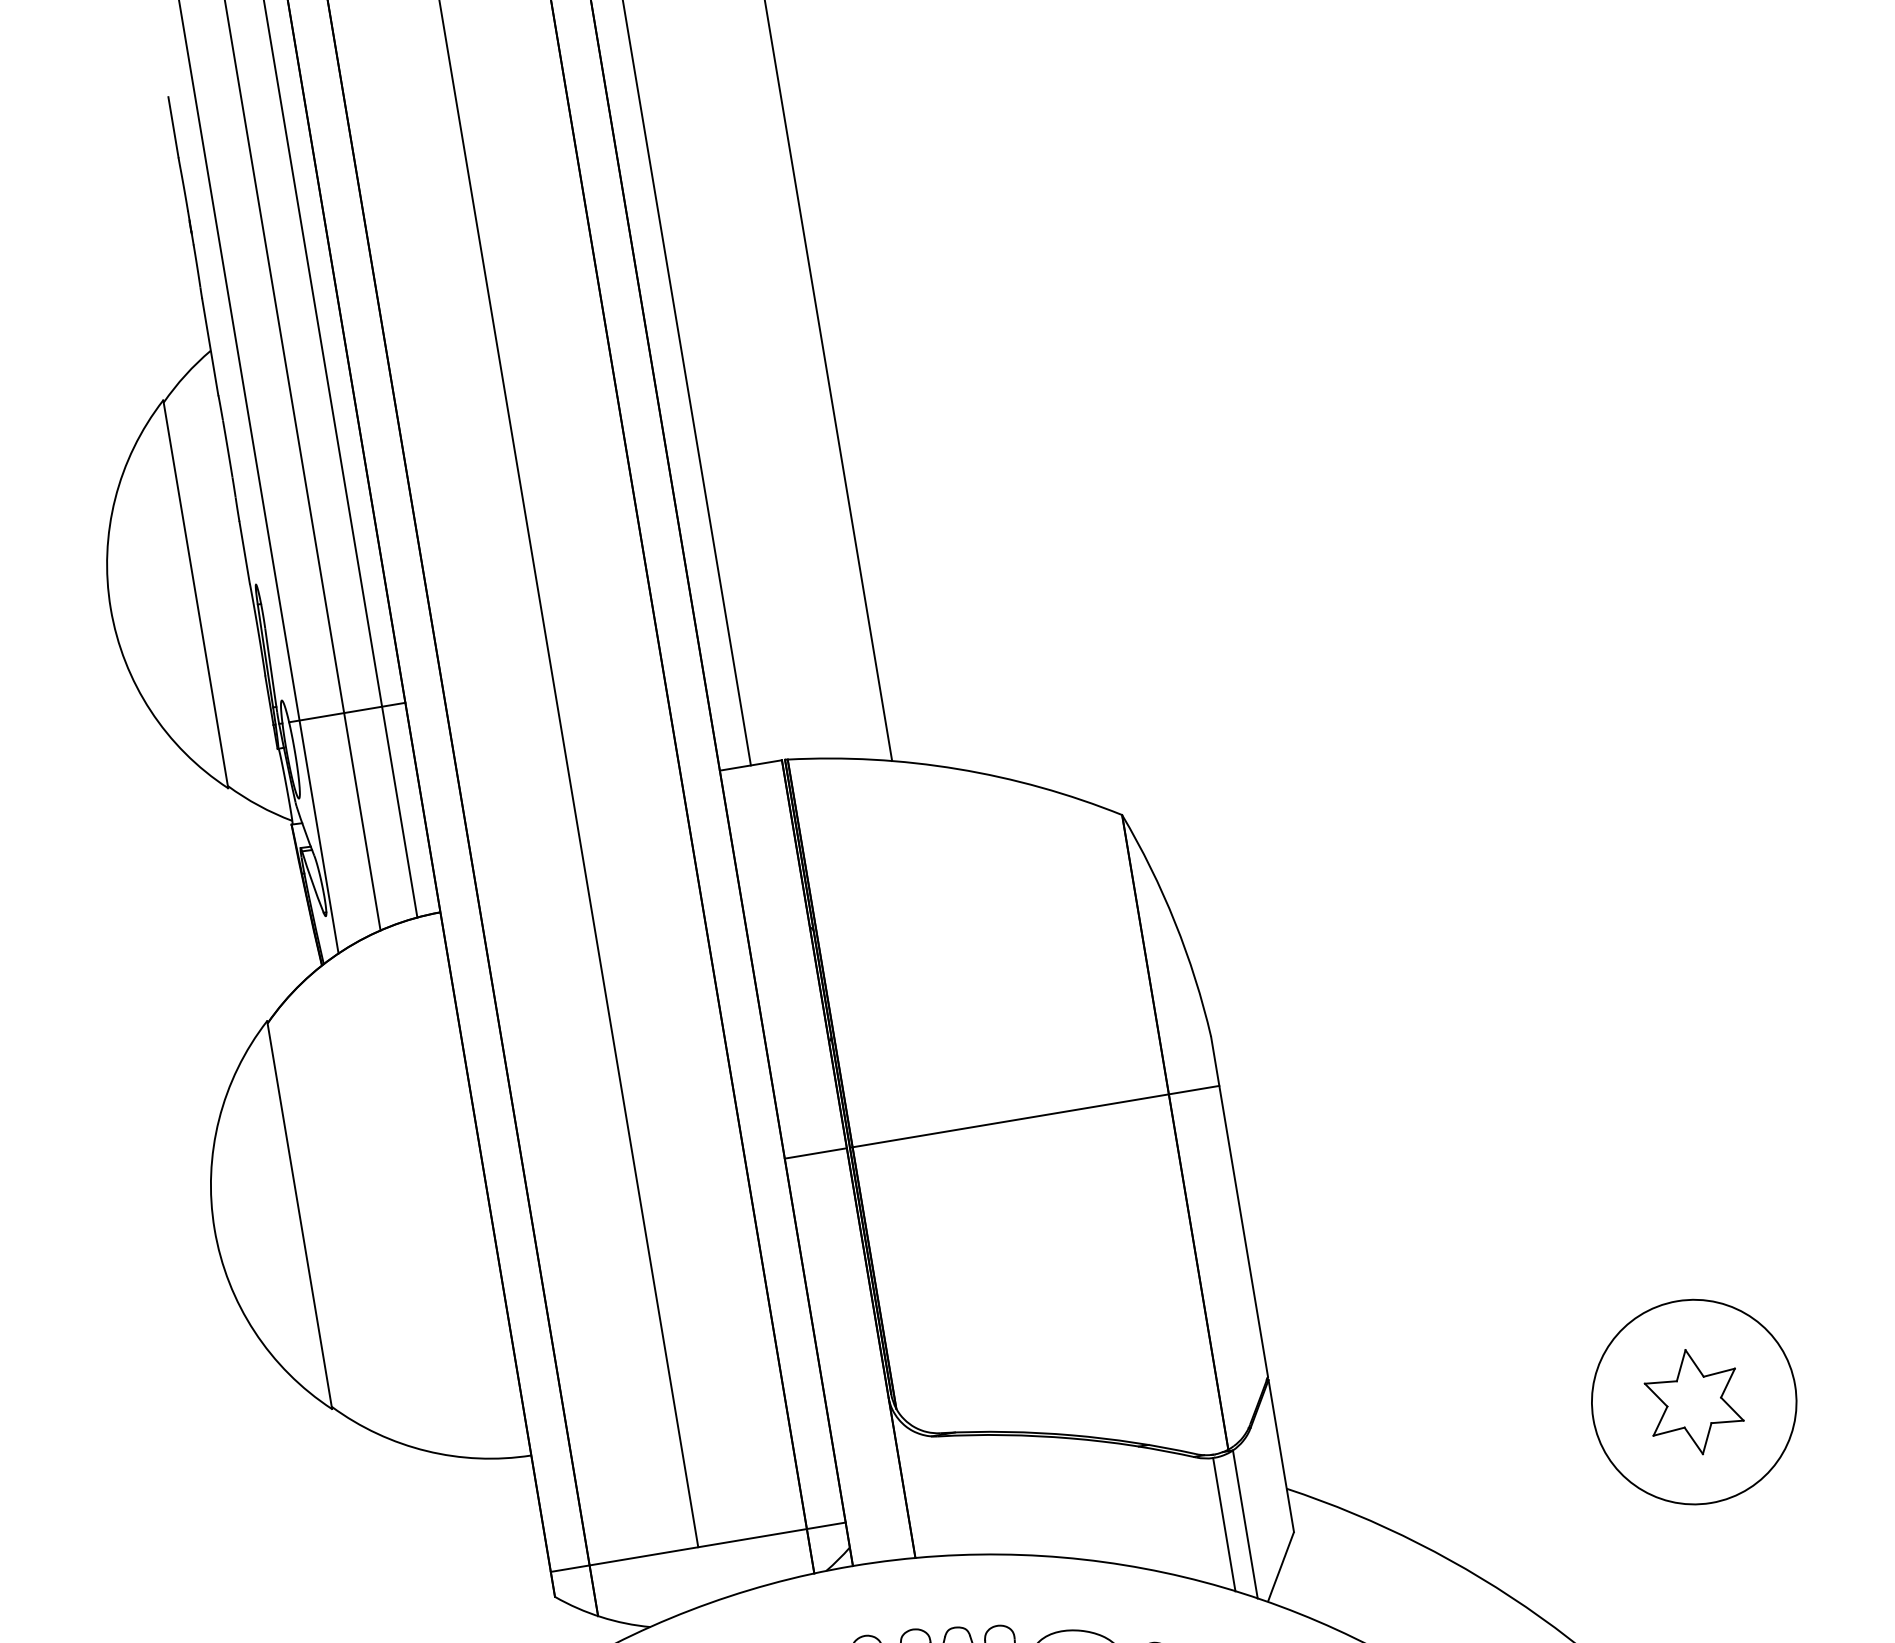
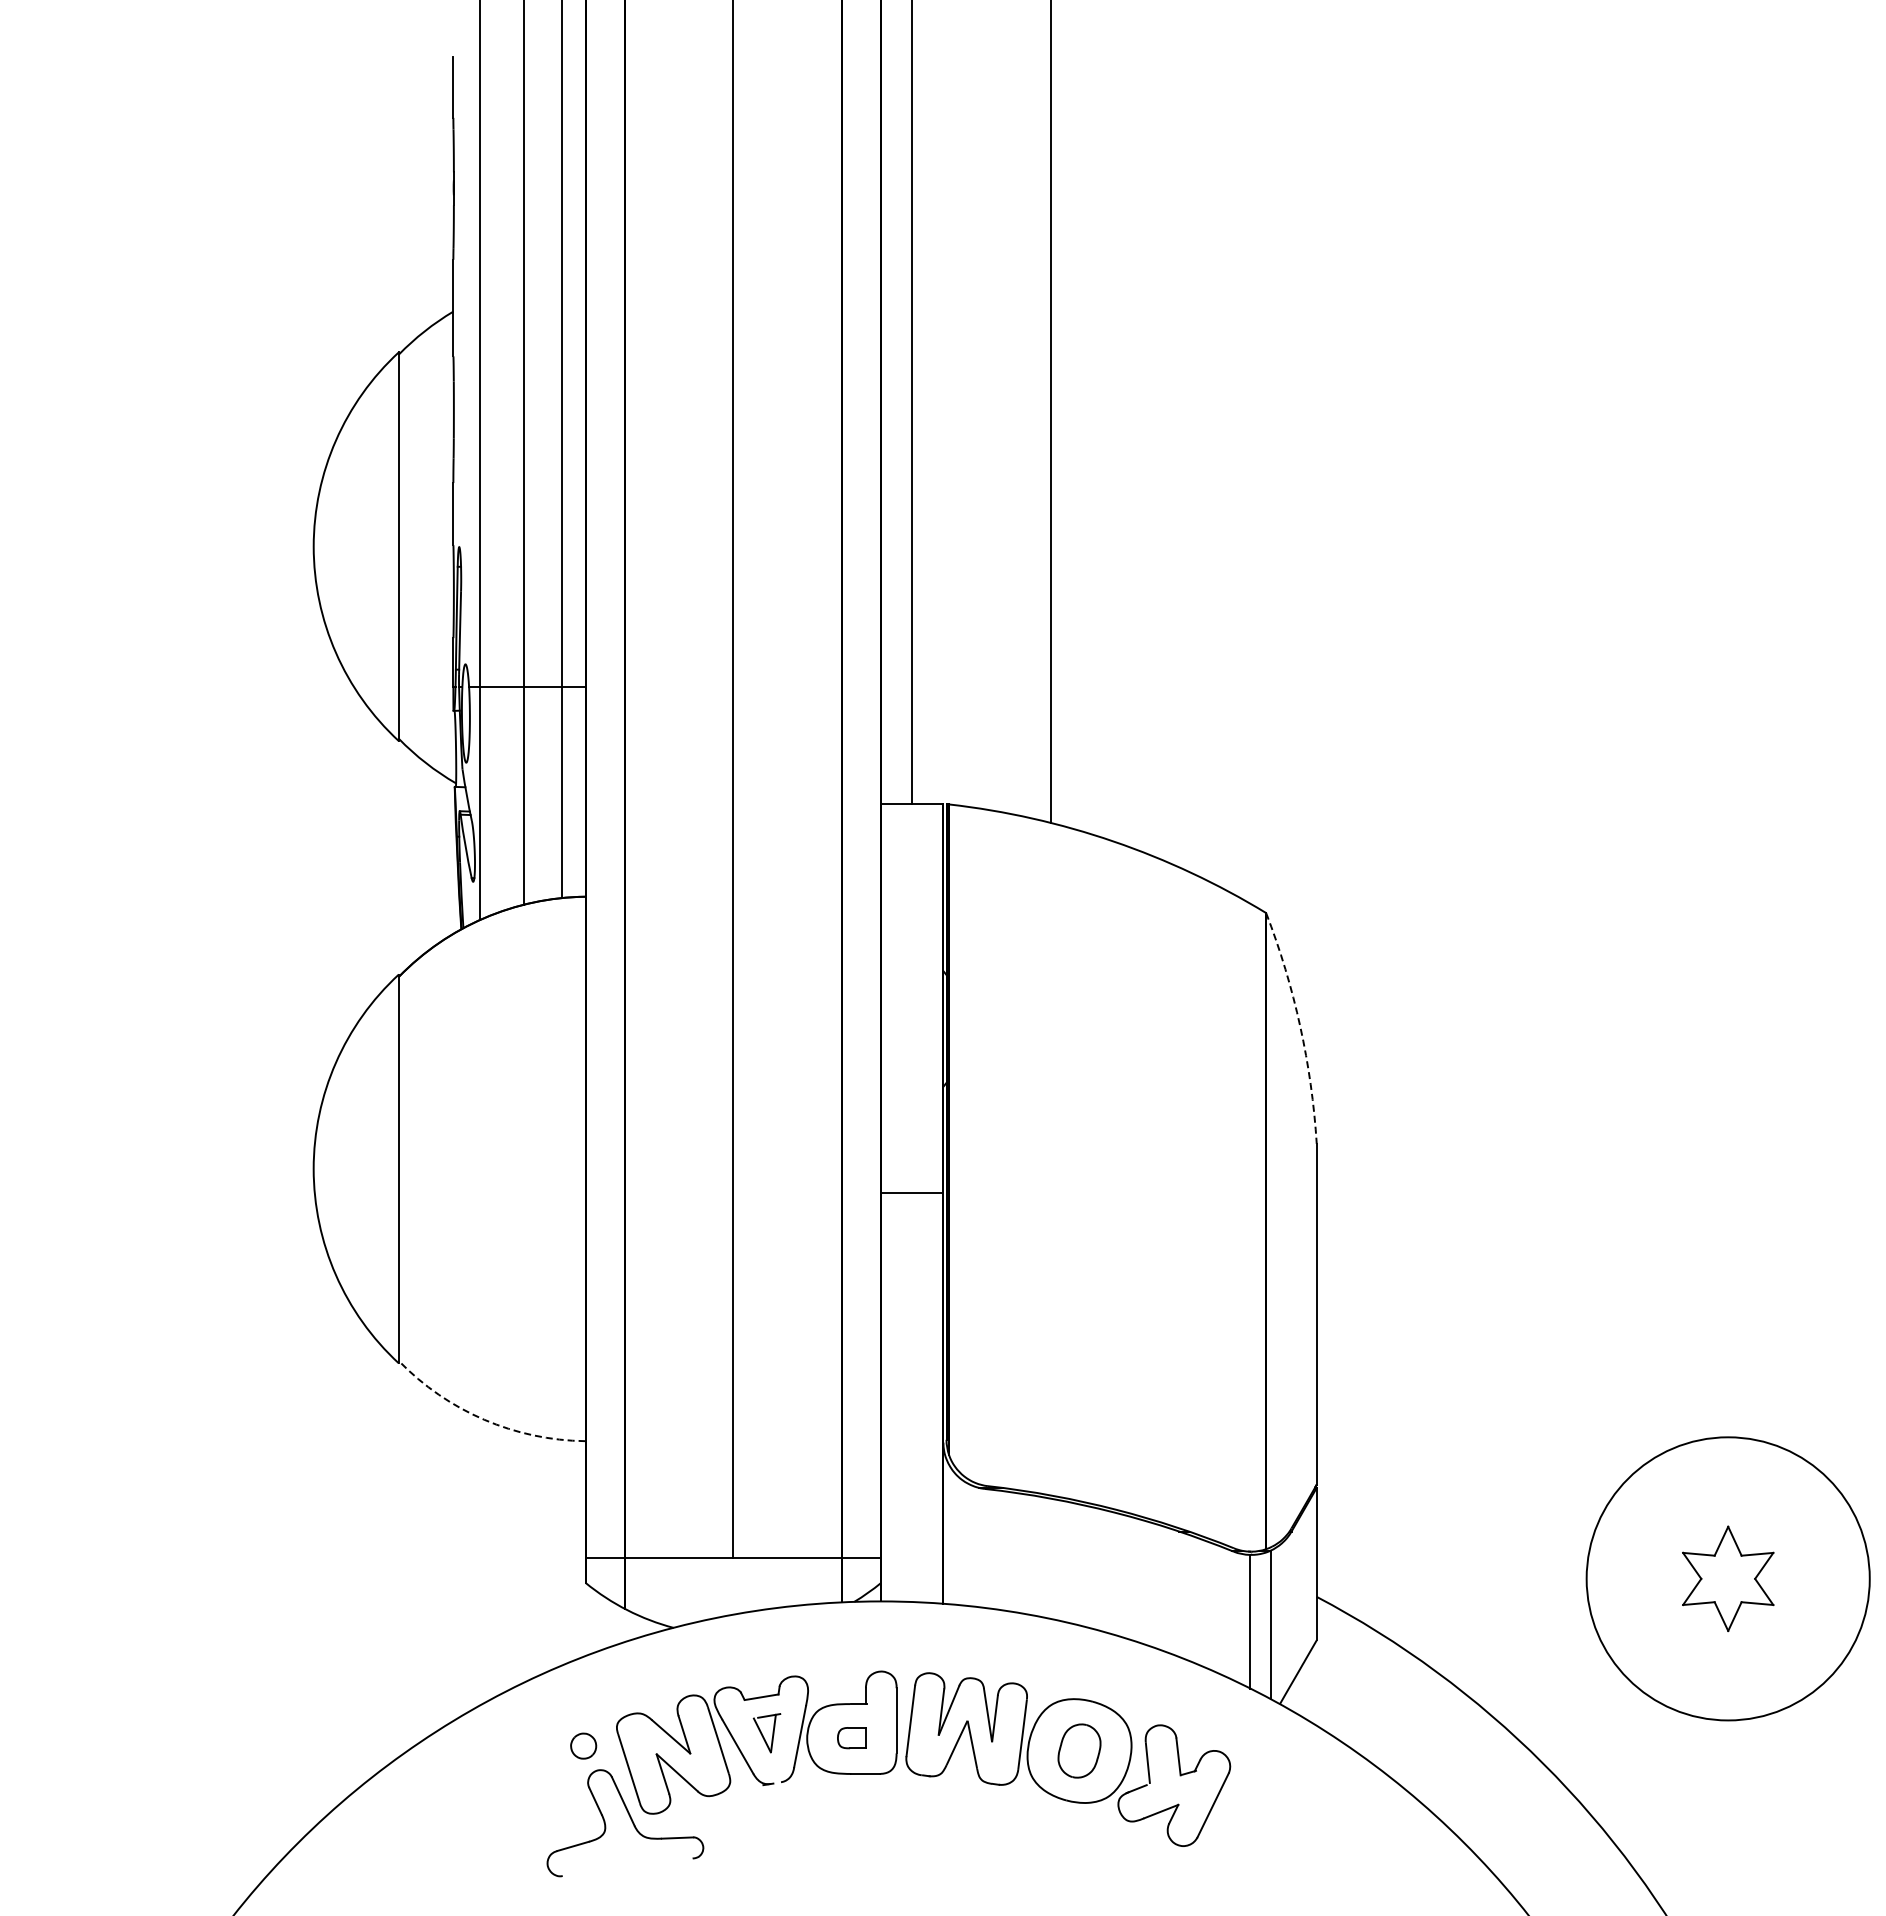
arc: (1175, 922) -> (1300, 1026), solid -> dashed
line: (1034, 1117) -> (1131, 1193), removed
circle: (1694, 1401) -> (1728, 1578), size x1.4
arc: (426, 1450) -> (484, 1419), solid -> dashed

